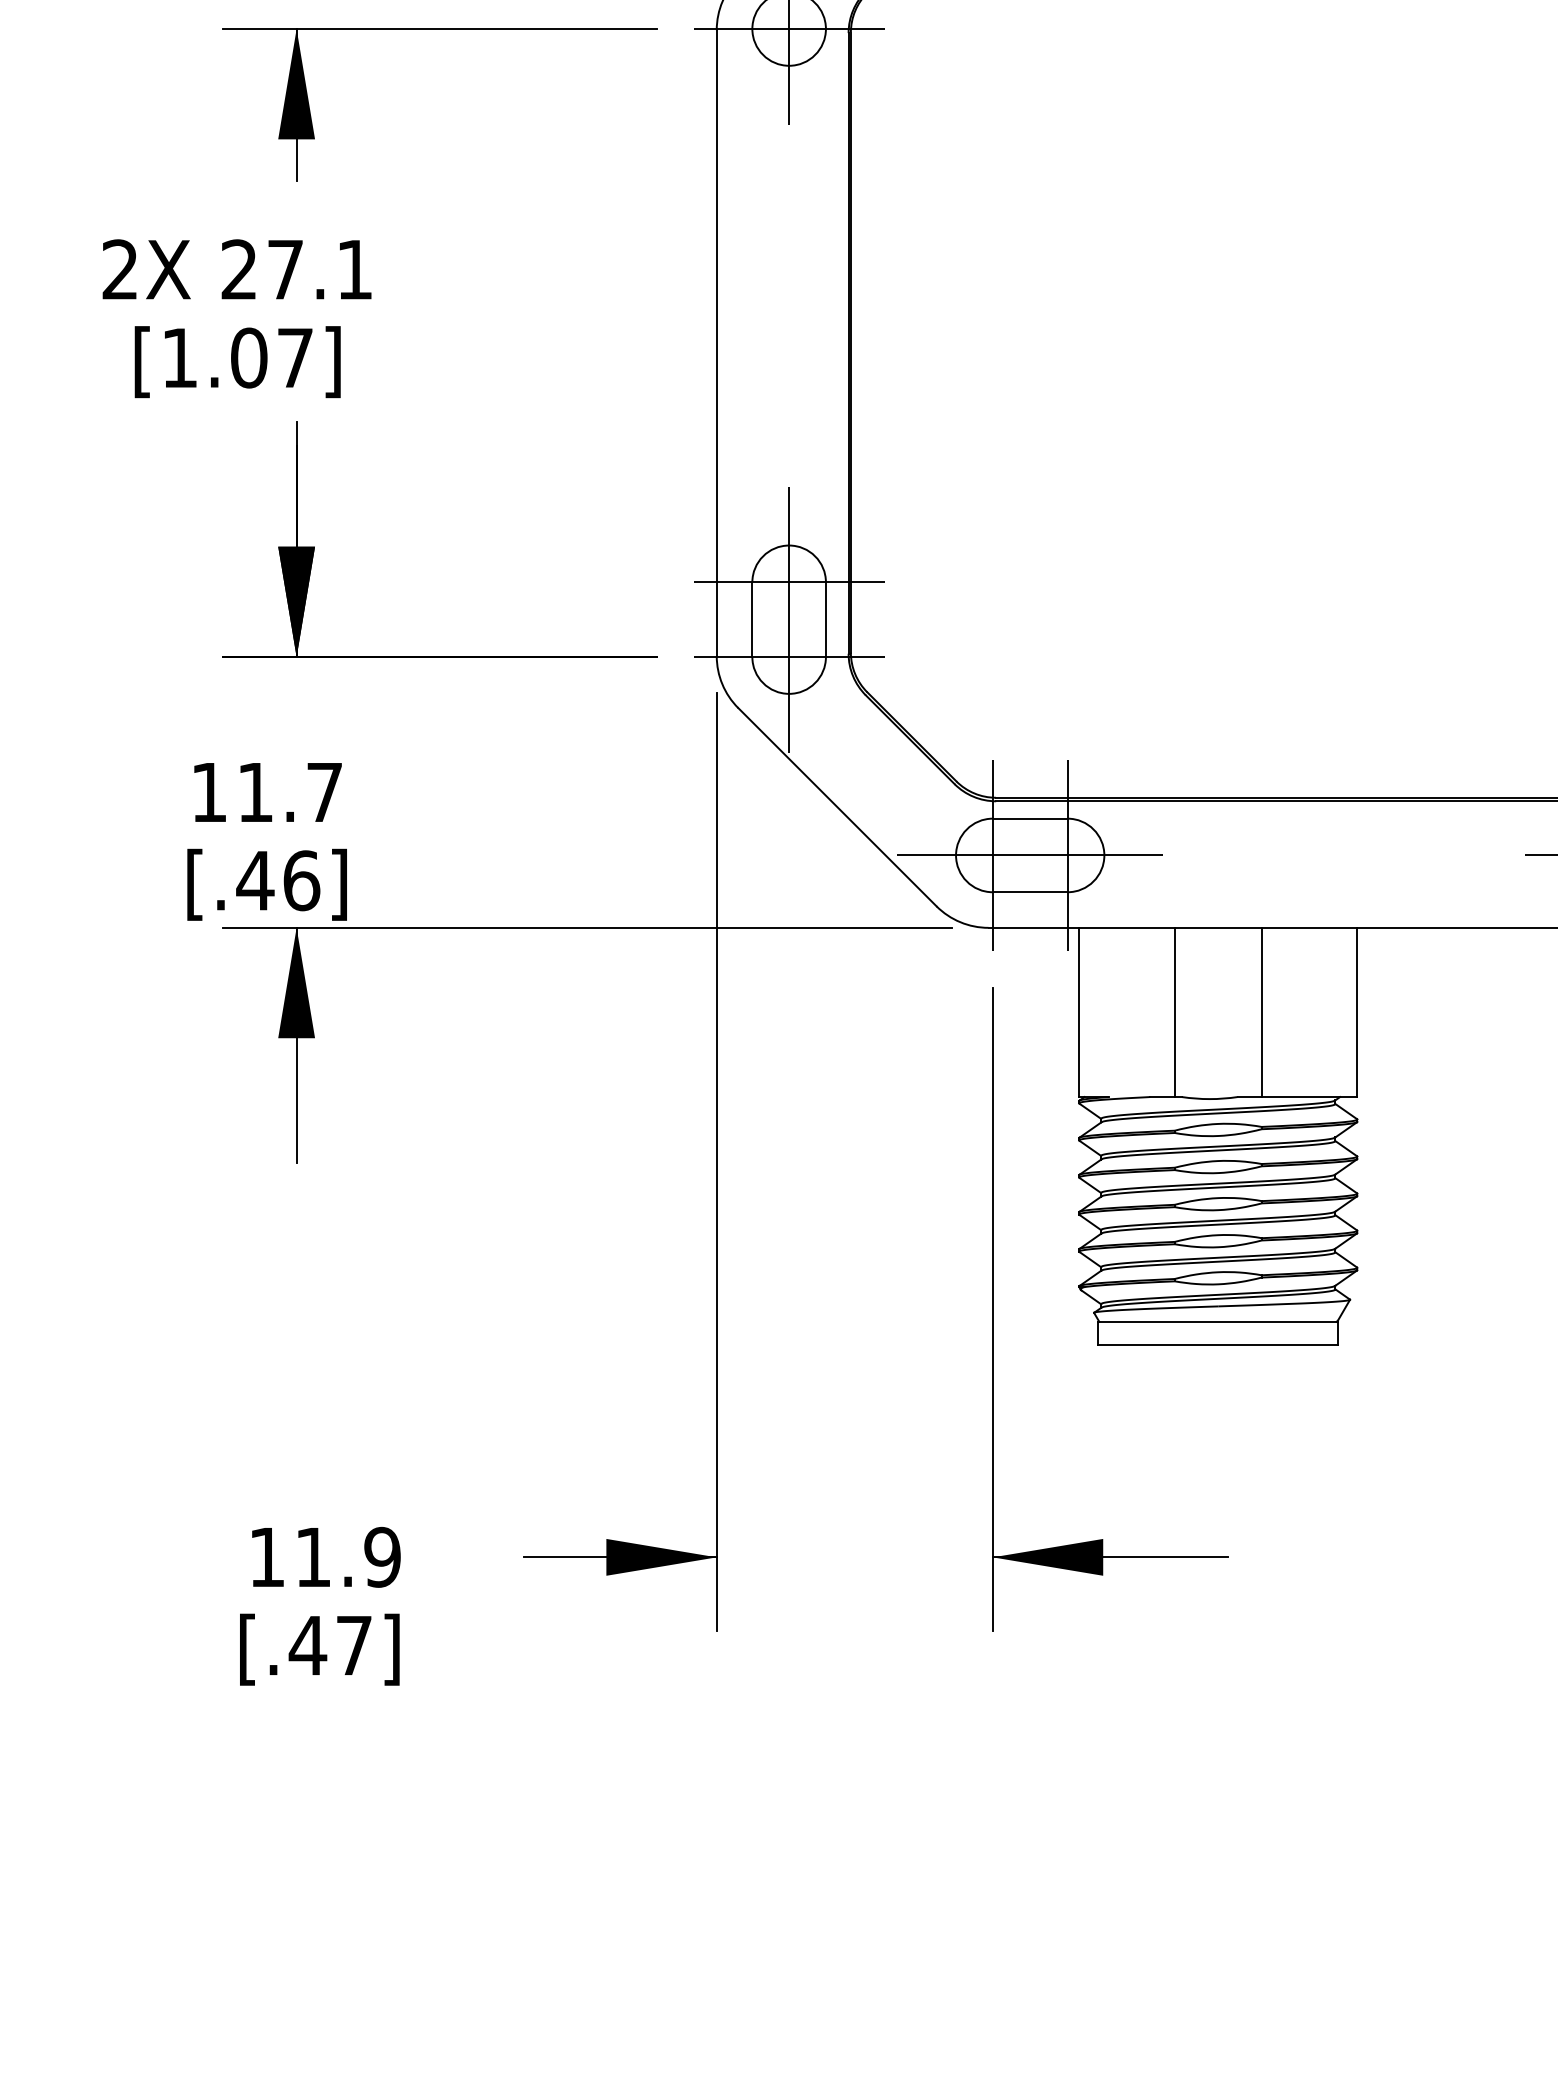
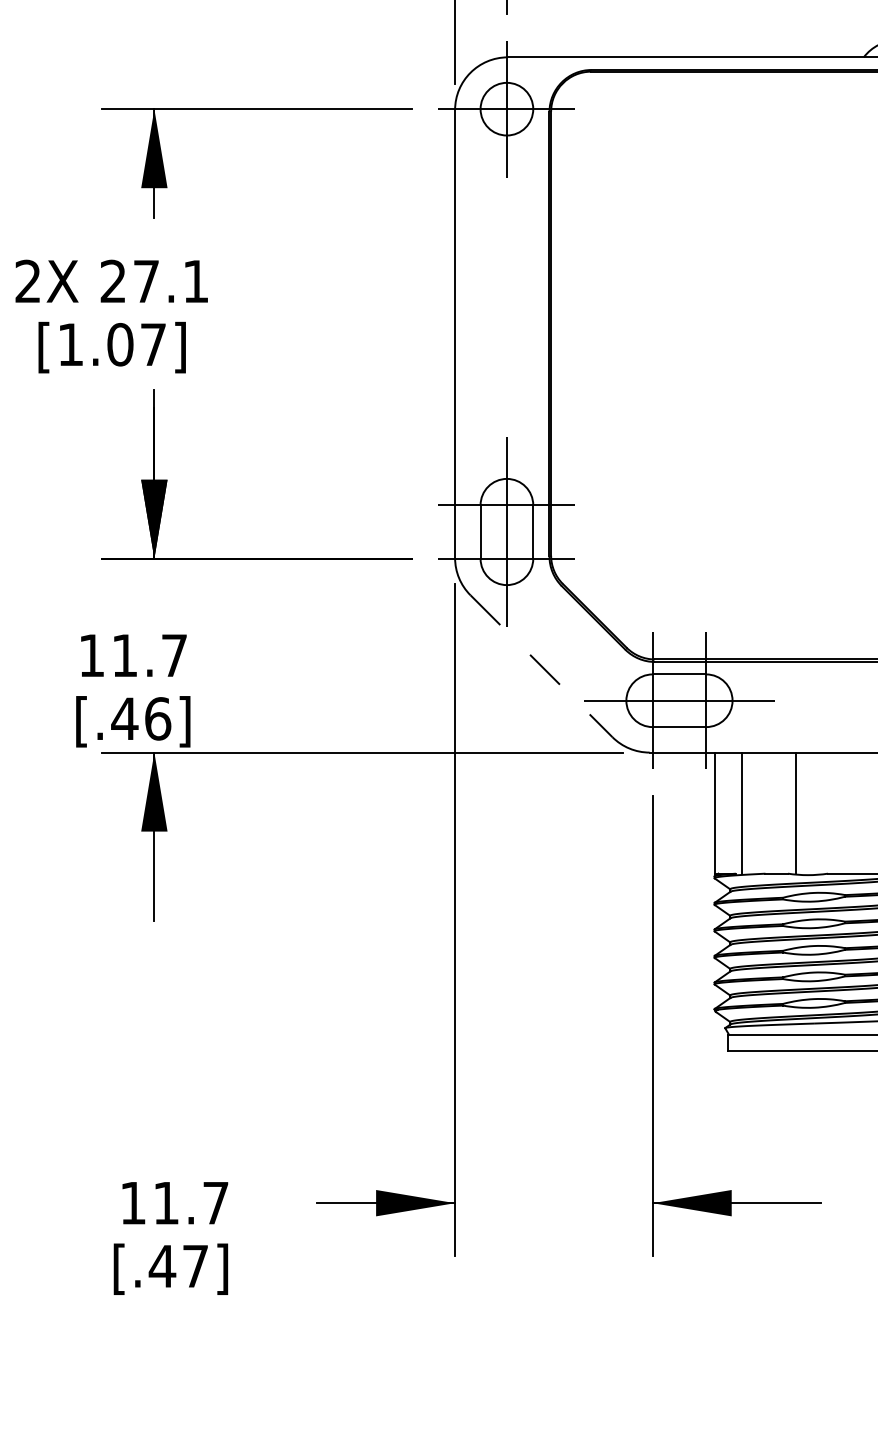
line: (837, 807) -> (541, 666), solid -> dashed
line: (1174, 1012) -> (741, 813), moved
line: (1261, 1012) -> (795, 813), moved
text: (382, 1556) -> (215, 1202), 11.9 -> 11.7

